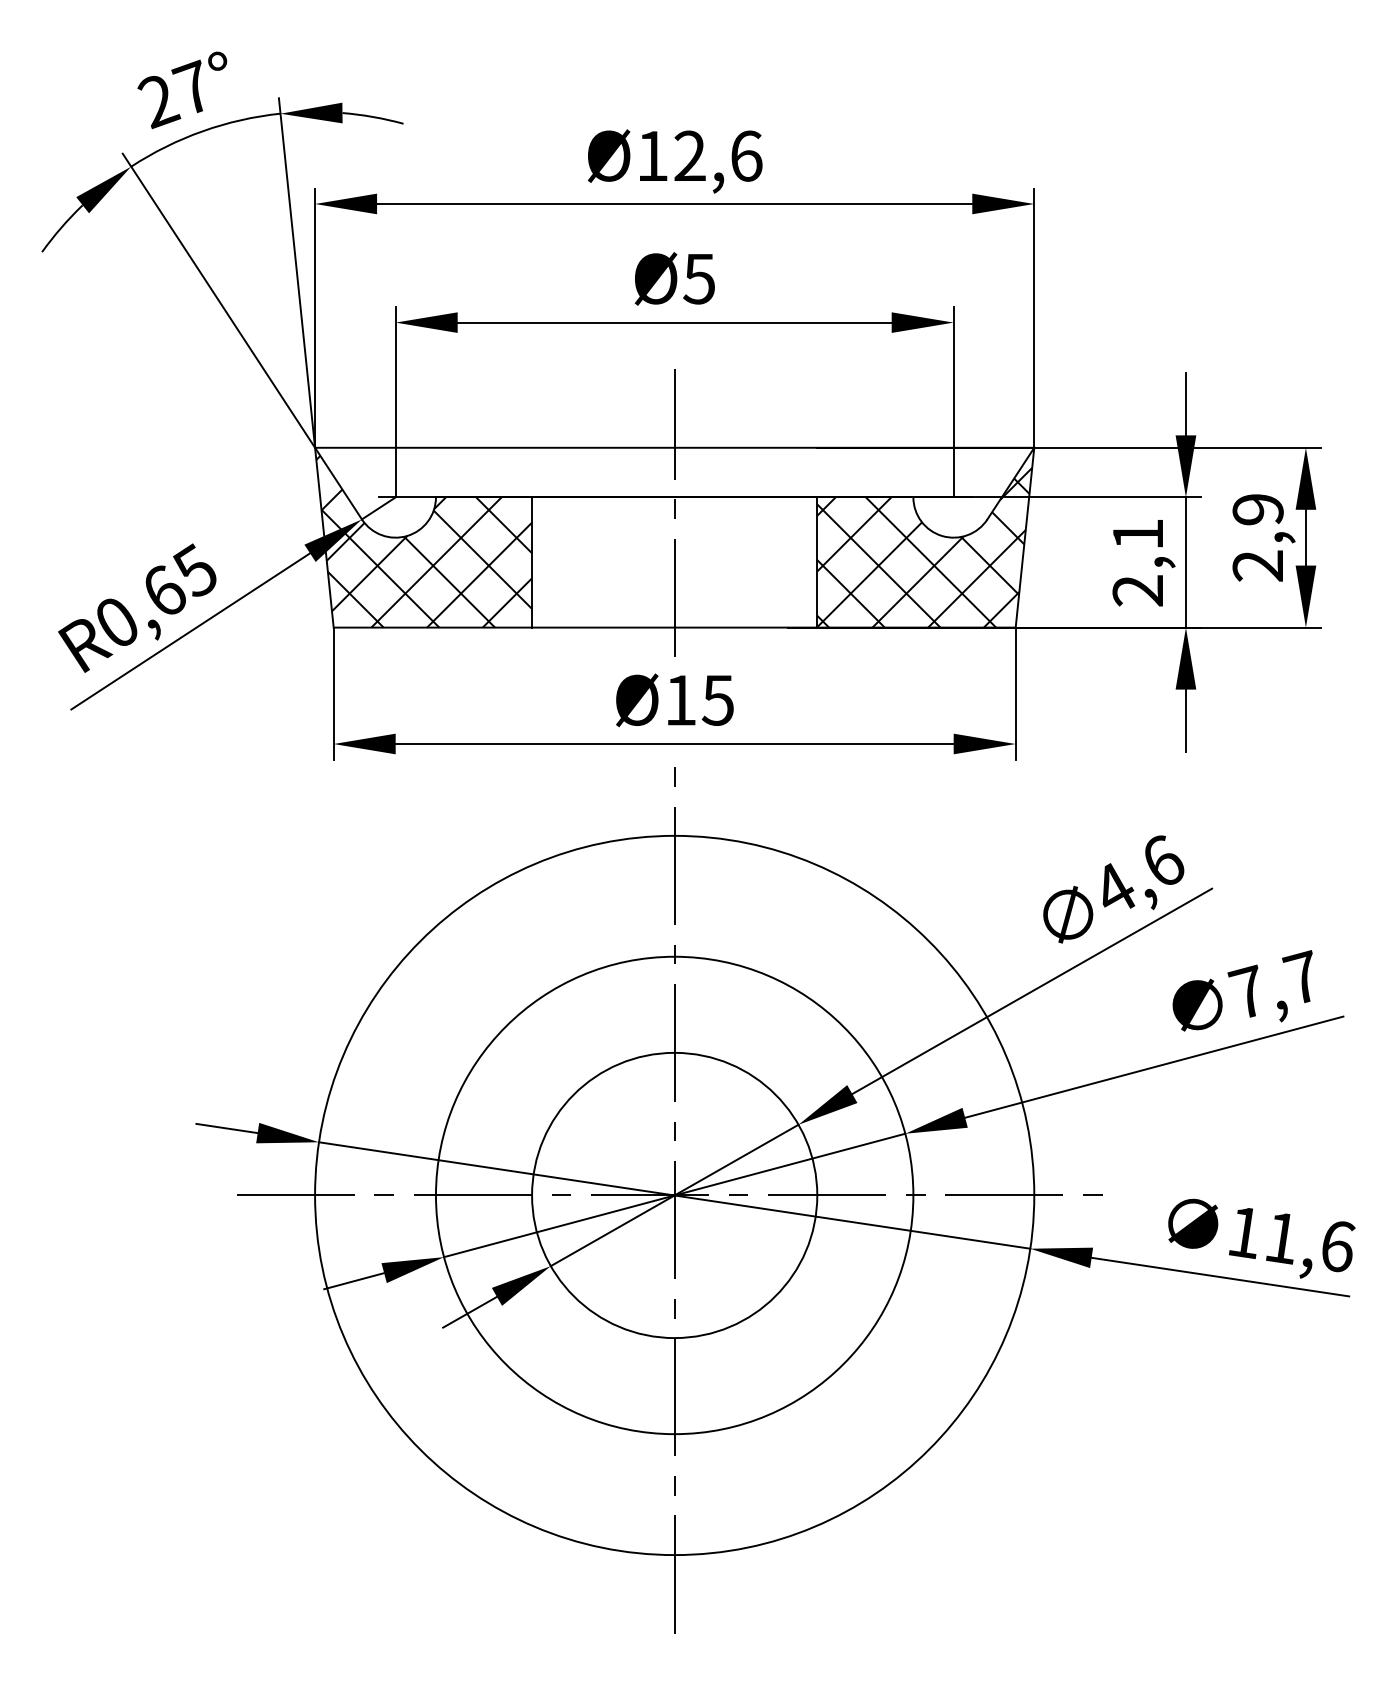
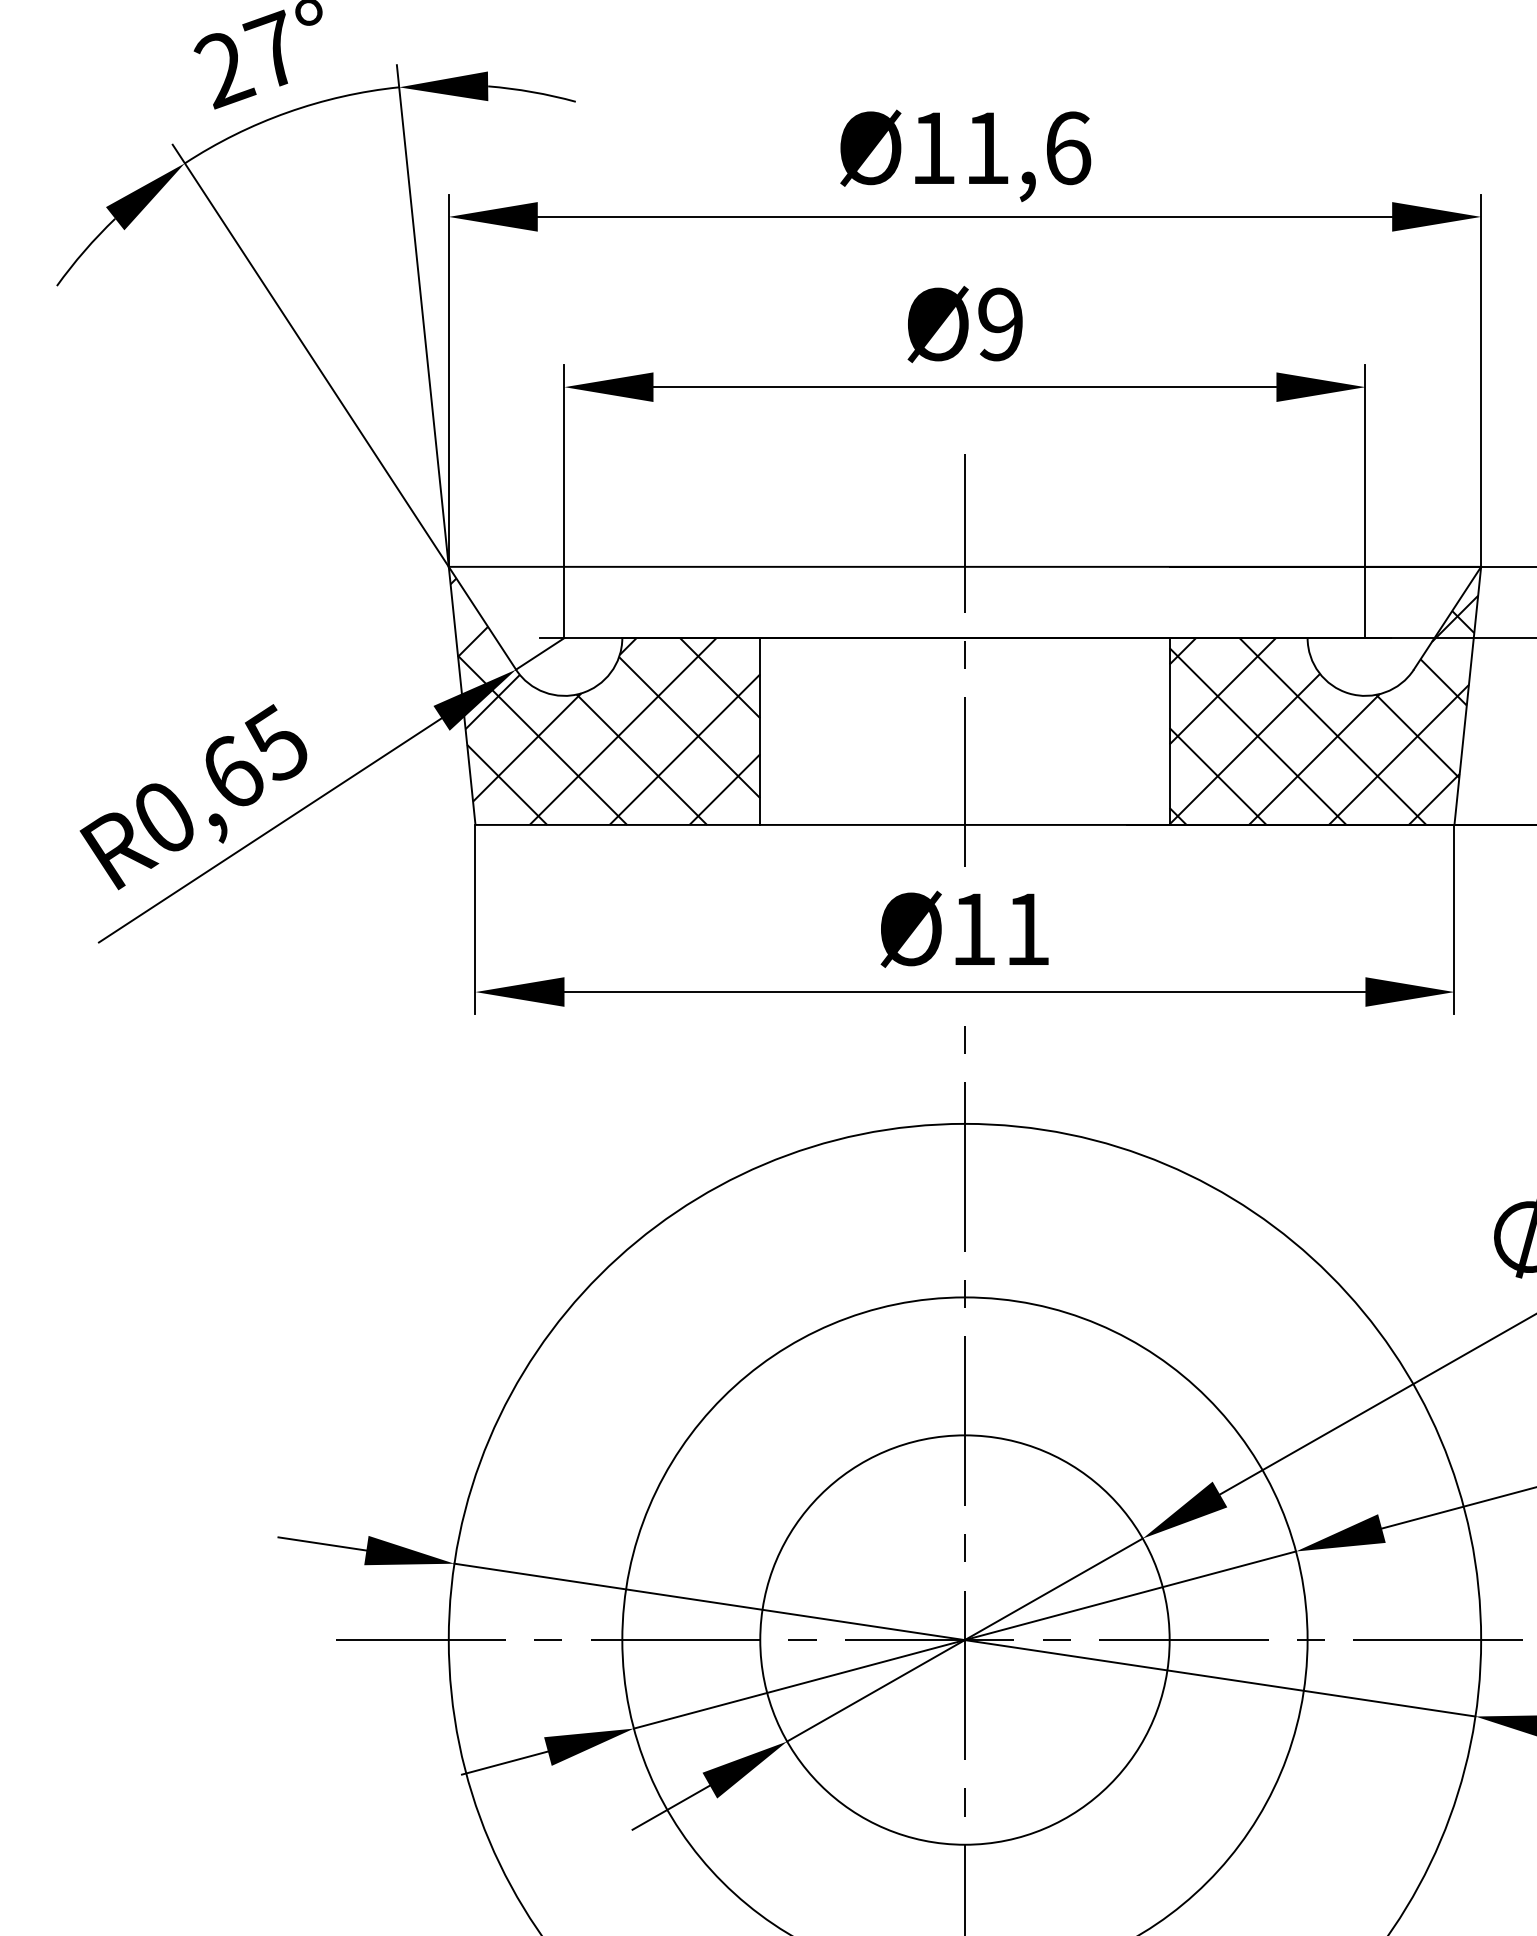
text: (689, 155) -> (986, 147), Ø12,6 -> Ø11,6
text: (698, 278) -> (999, 323), Ø5 -> Ø9
text: (717, 700) -> (1026, 929), Ø15 -> Ø11

